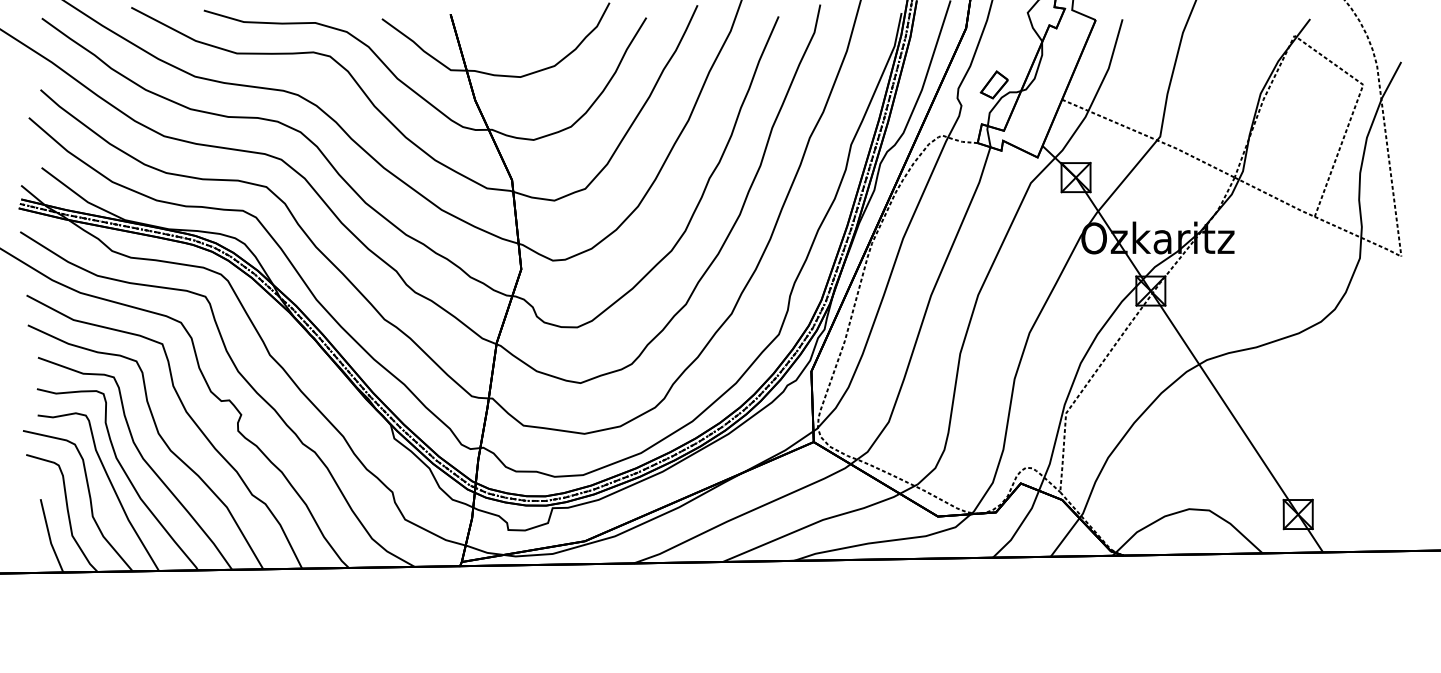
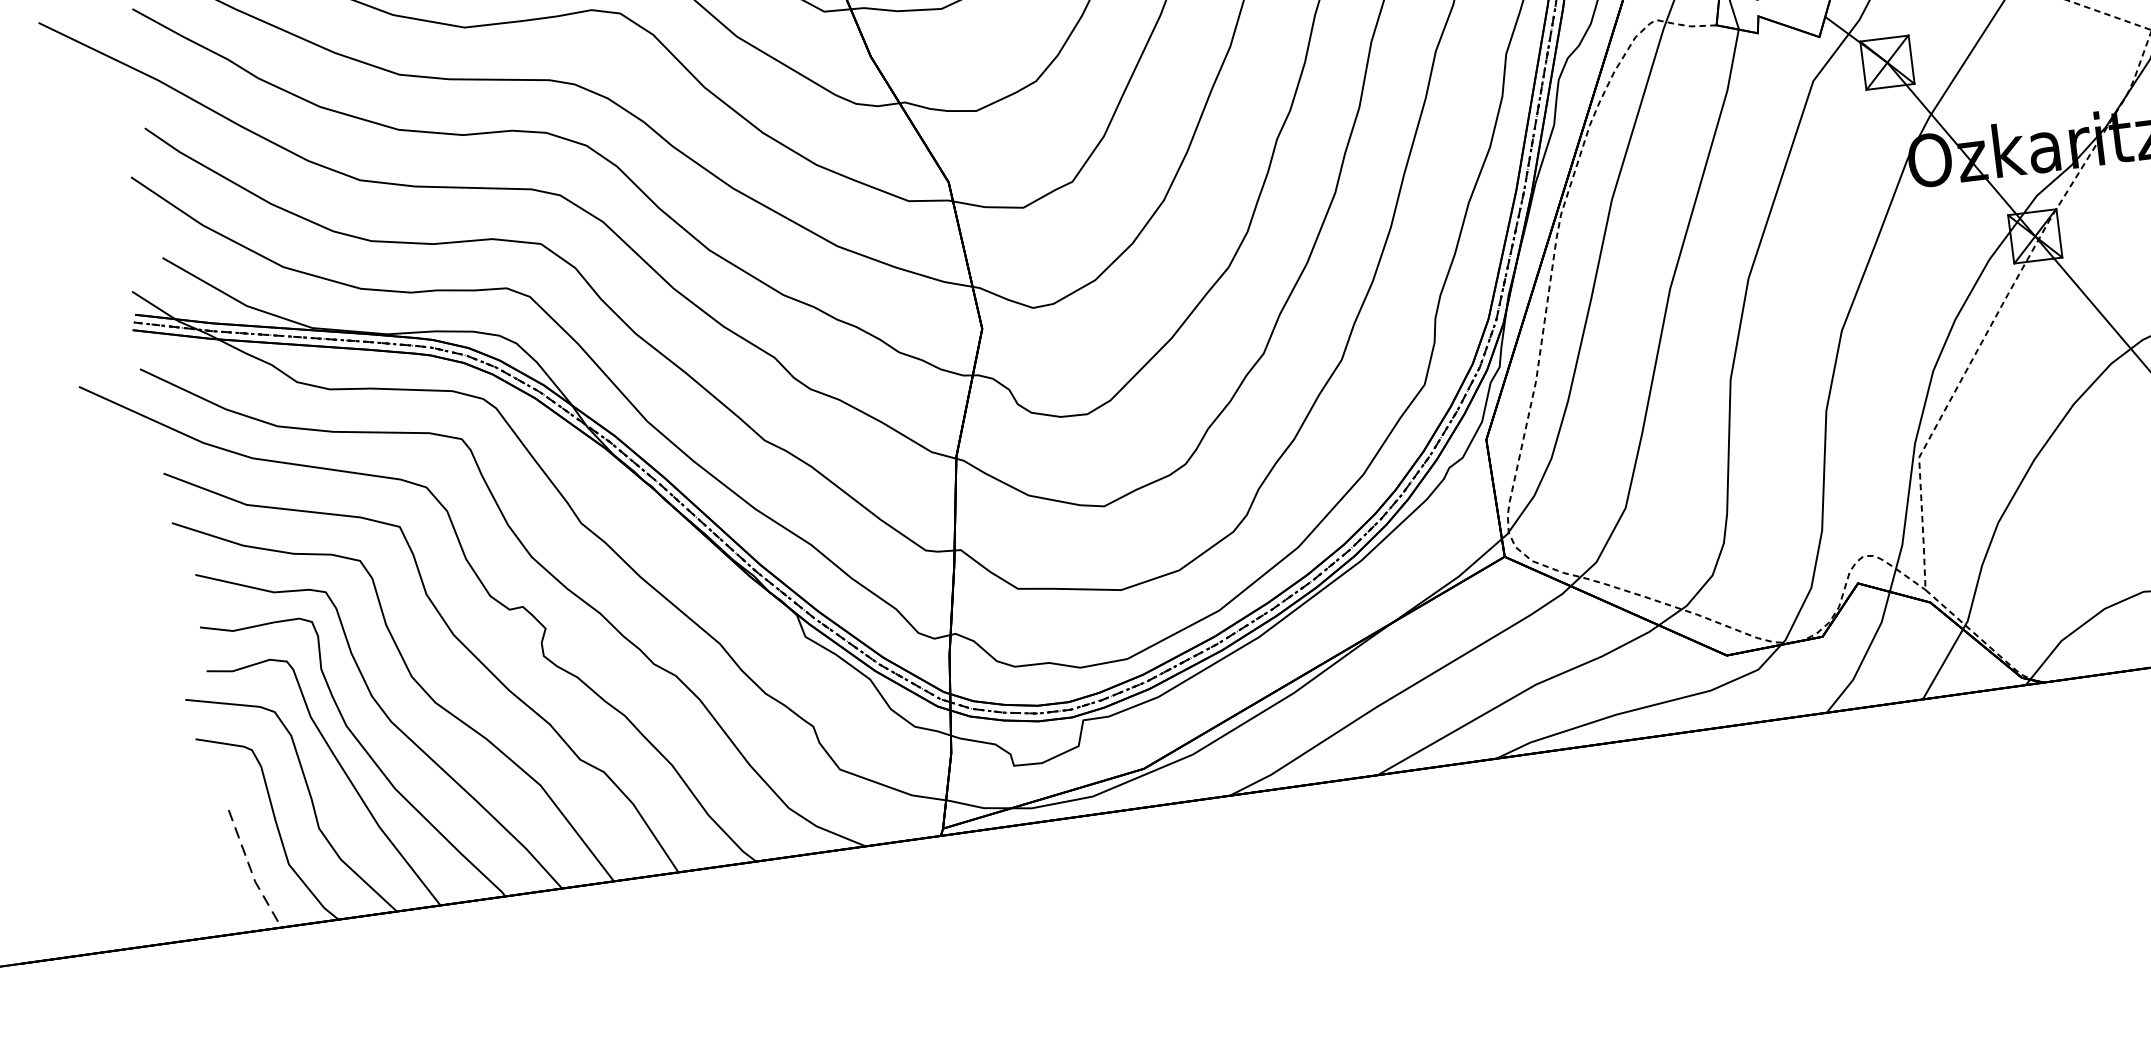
line: (50, 538) -> (253, 873), solid -> dashed

